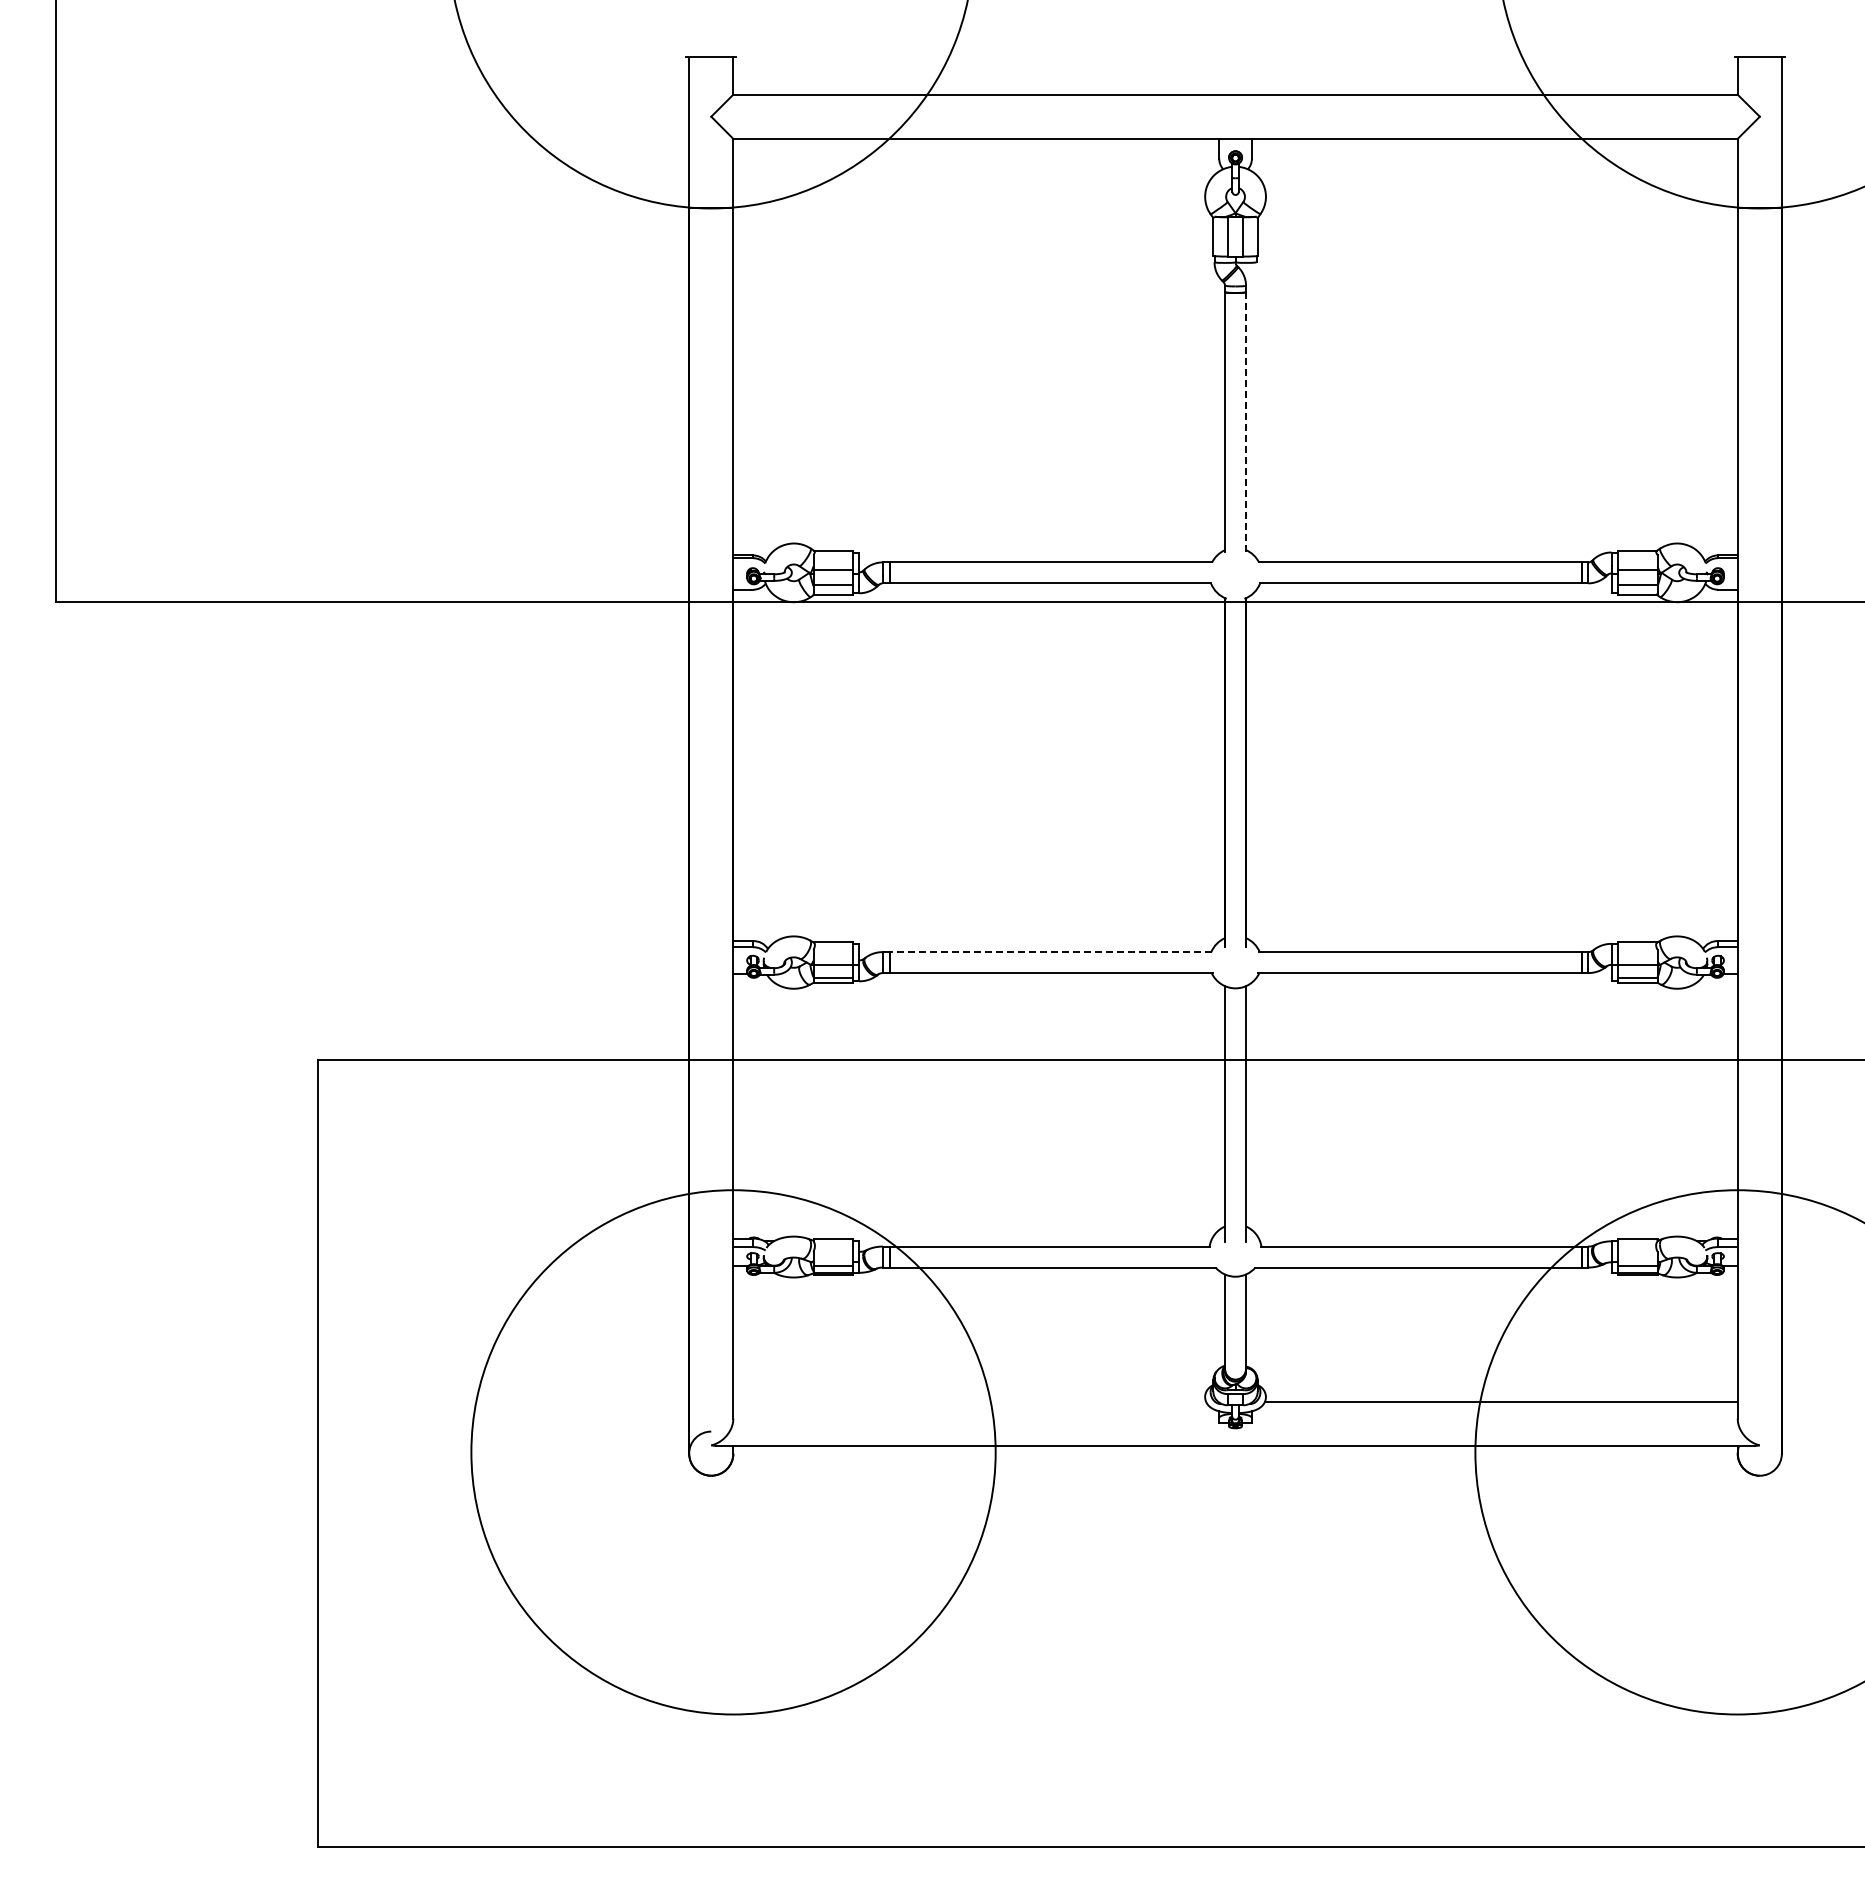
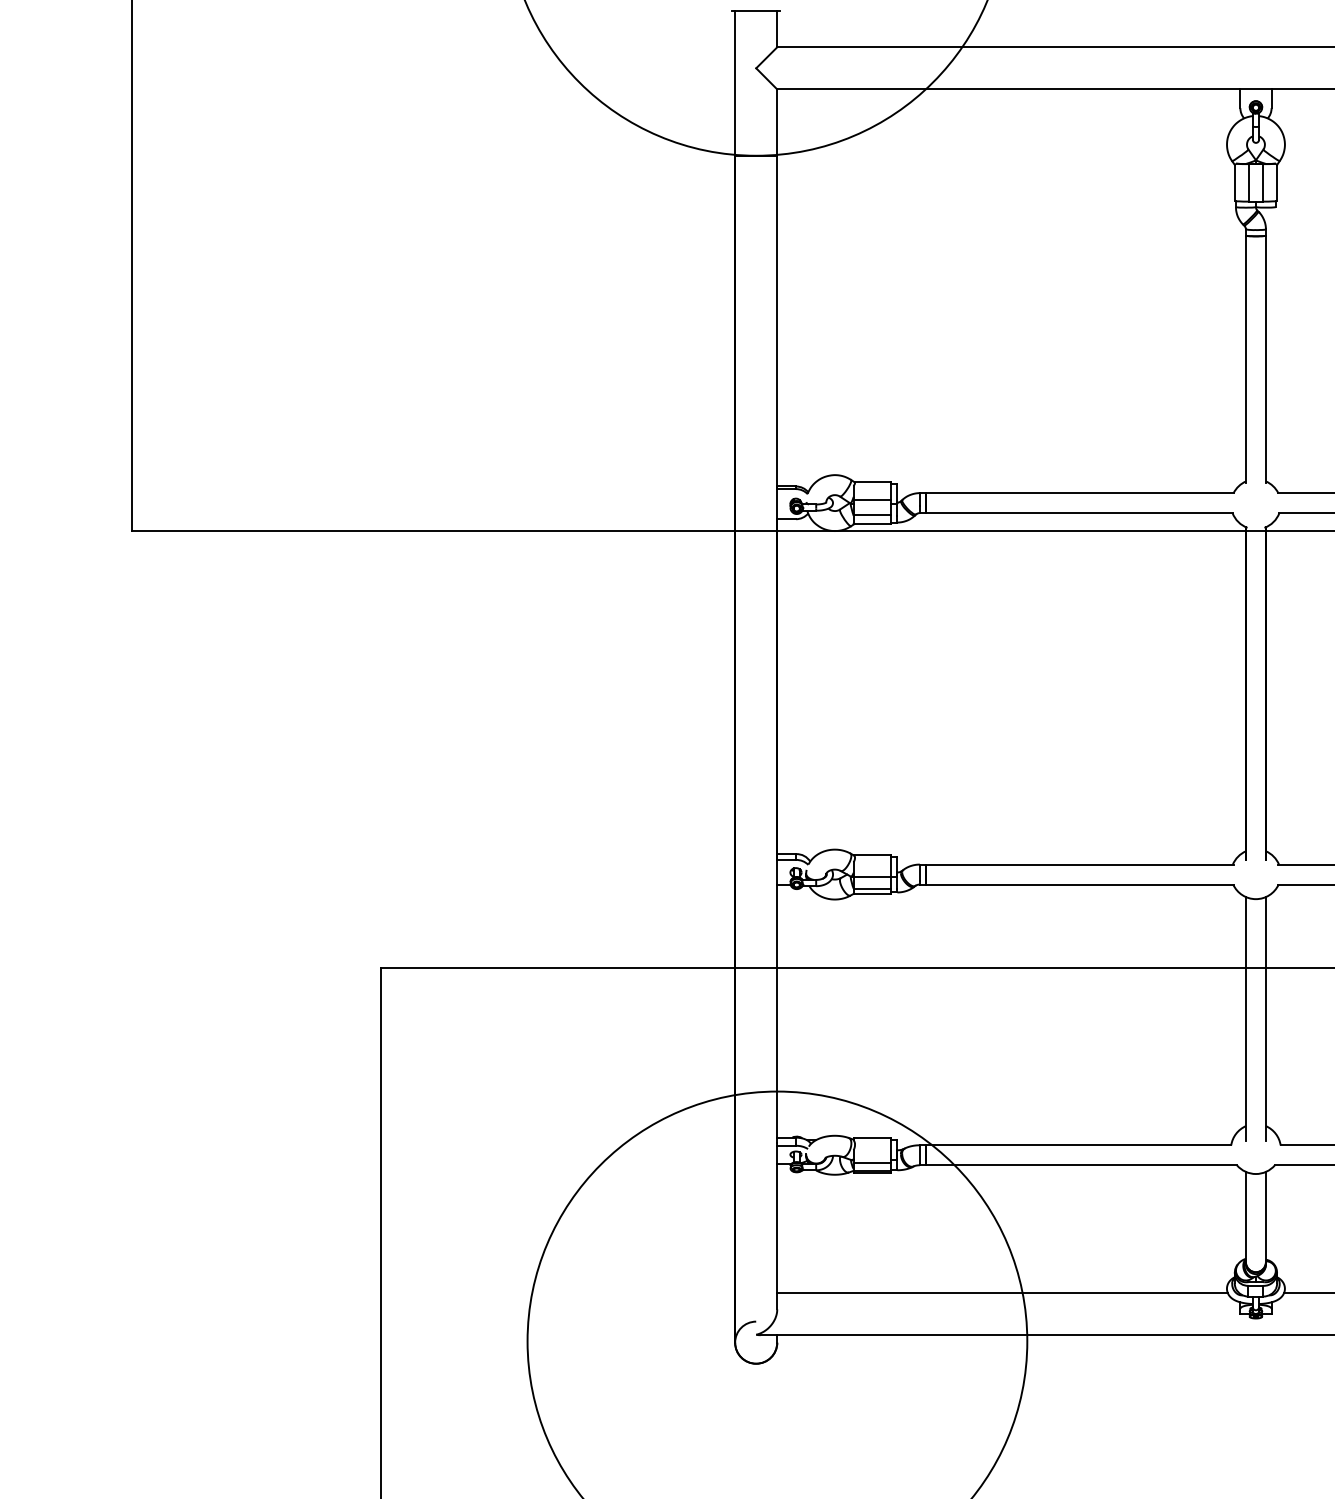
line: (1246, 421) -> (1266, 358), dashed -> solid
line: (1050, 952) -> (1079, 864), dashed -> solid
line: (969, 1401) -> (1002, 1292), added

